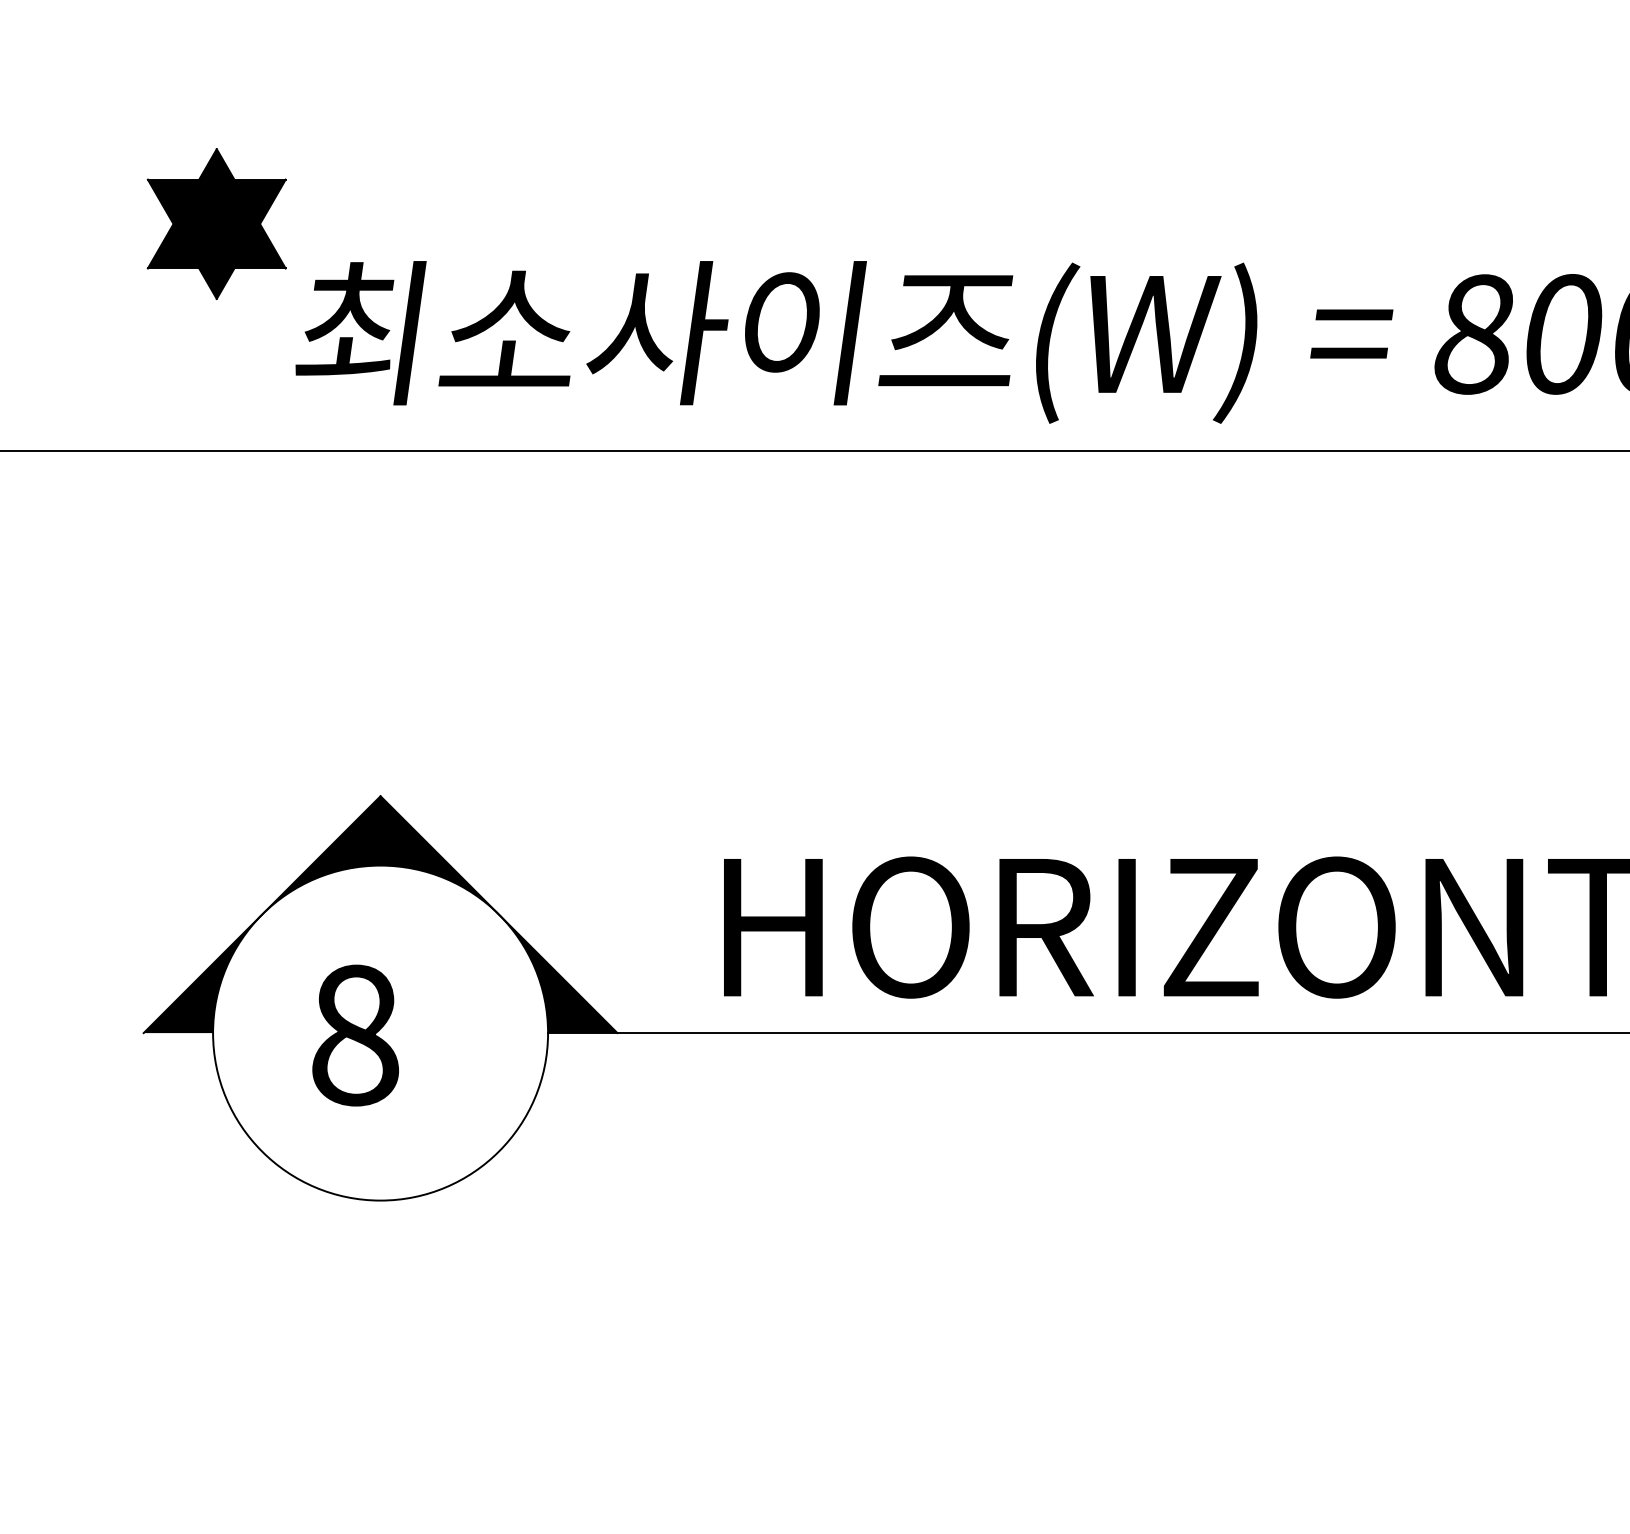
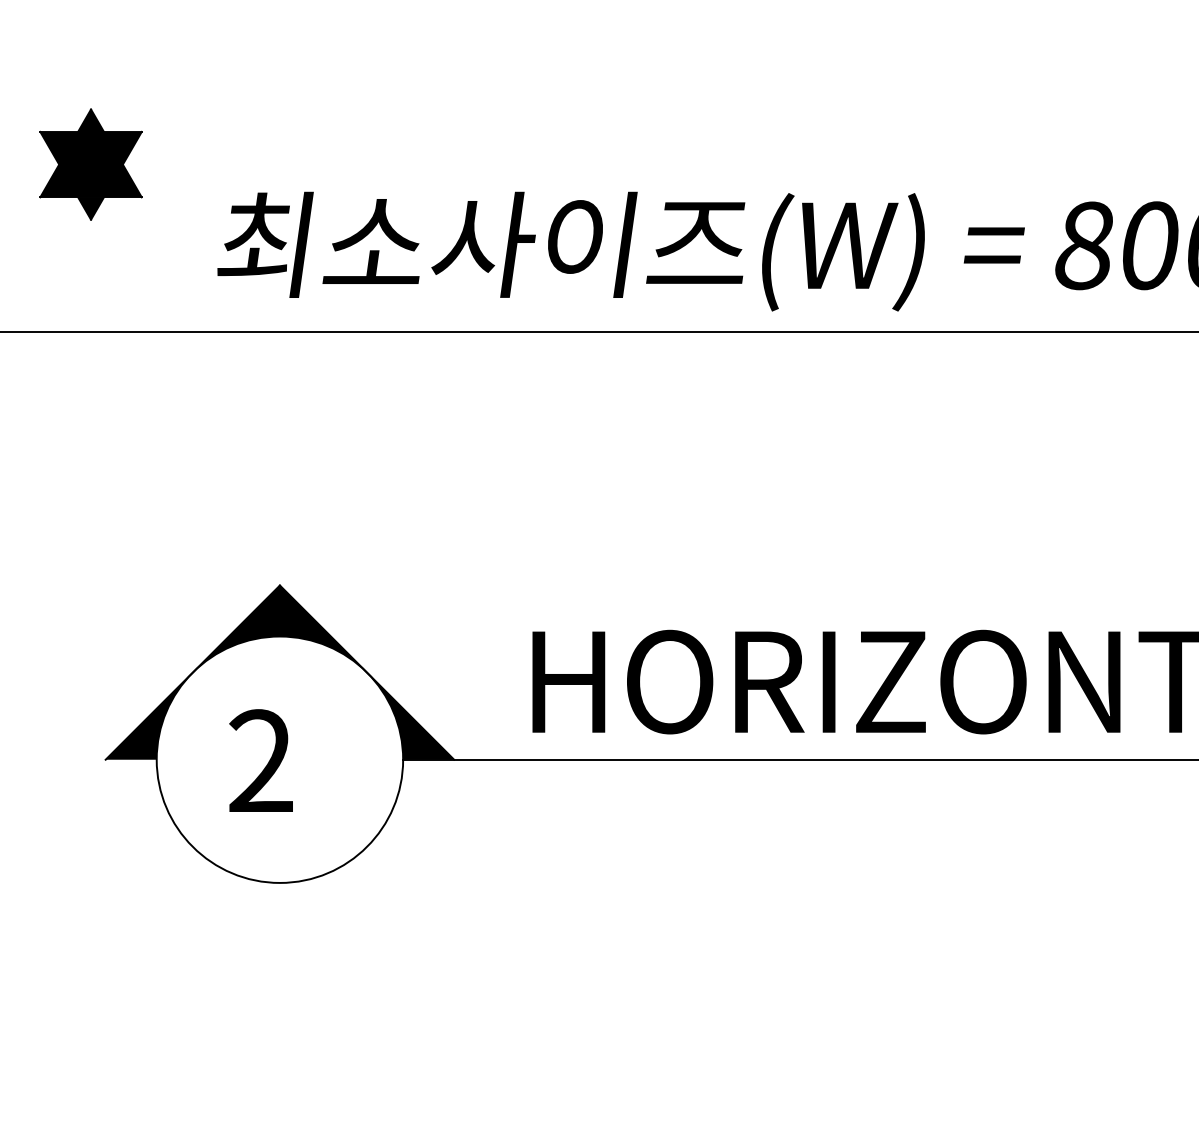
part: (216, 223) -> (90, 164), moved
text: (355, 1035) -> (261, 761), 8 -> 2

